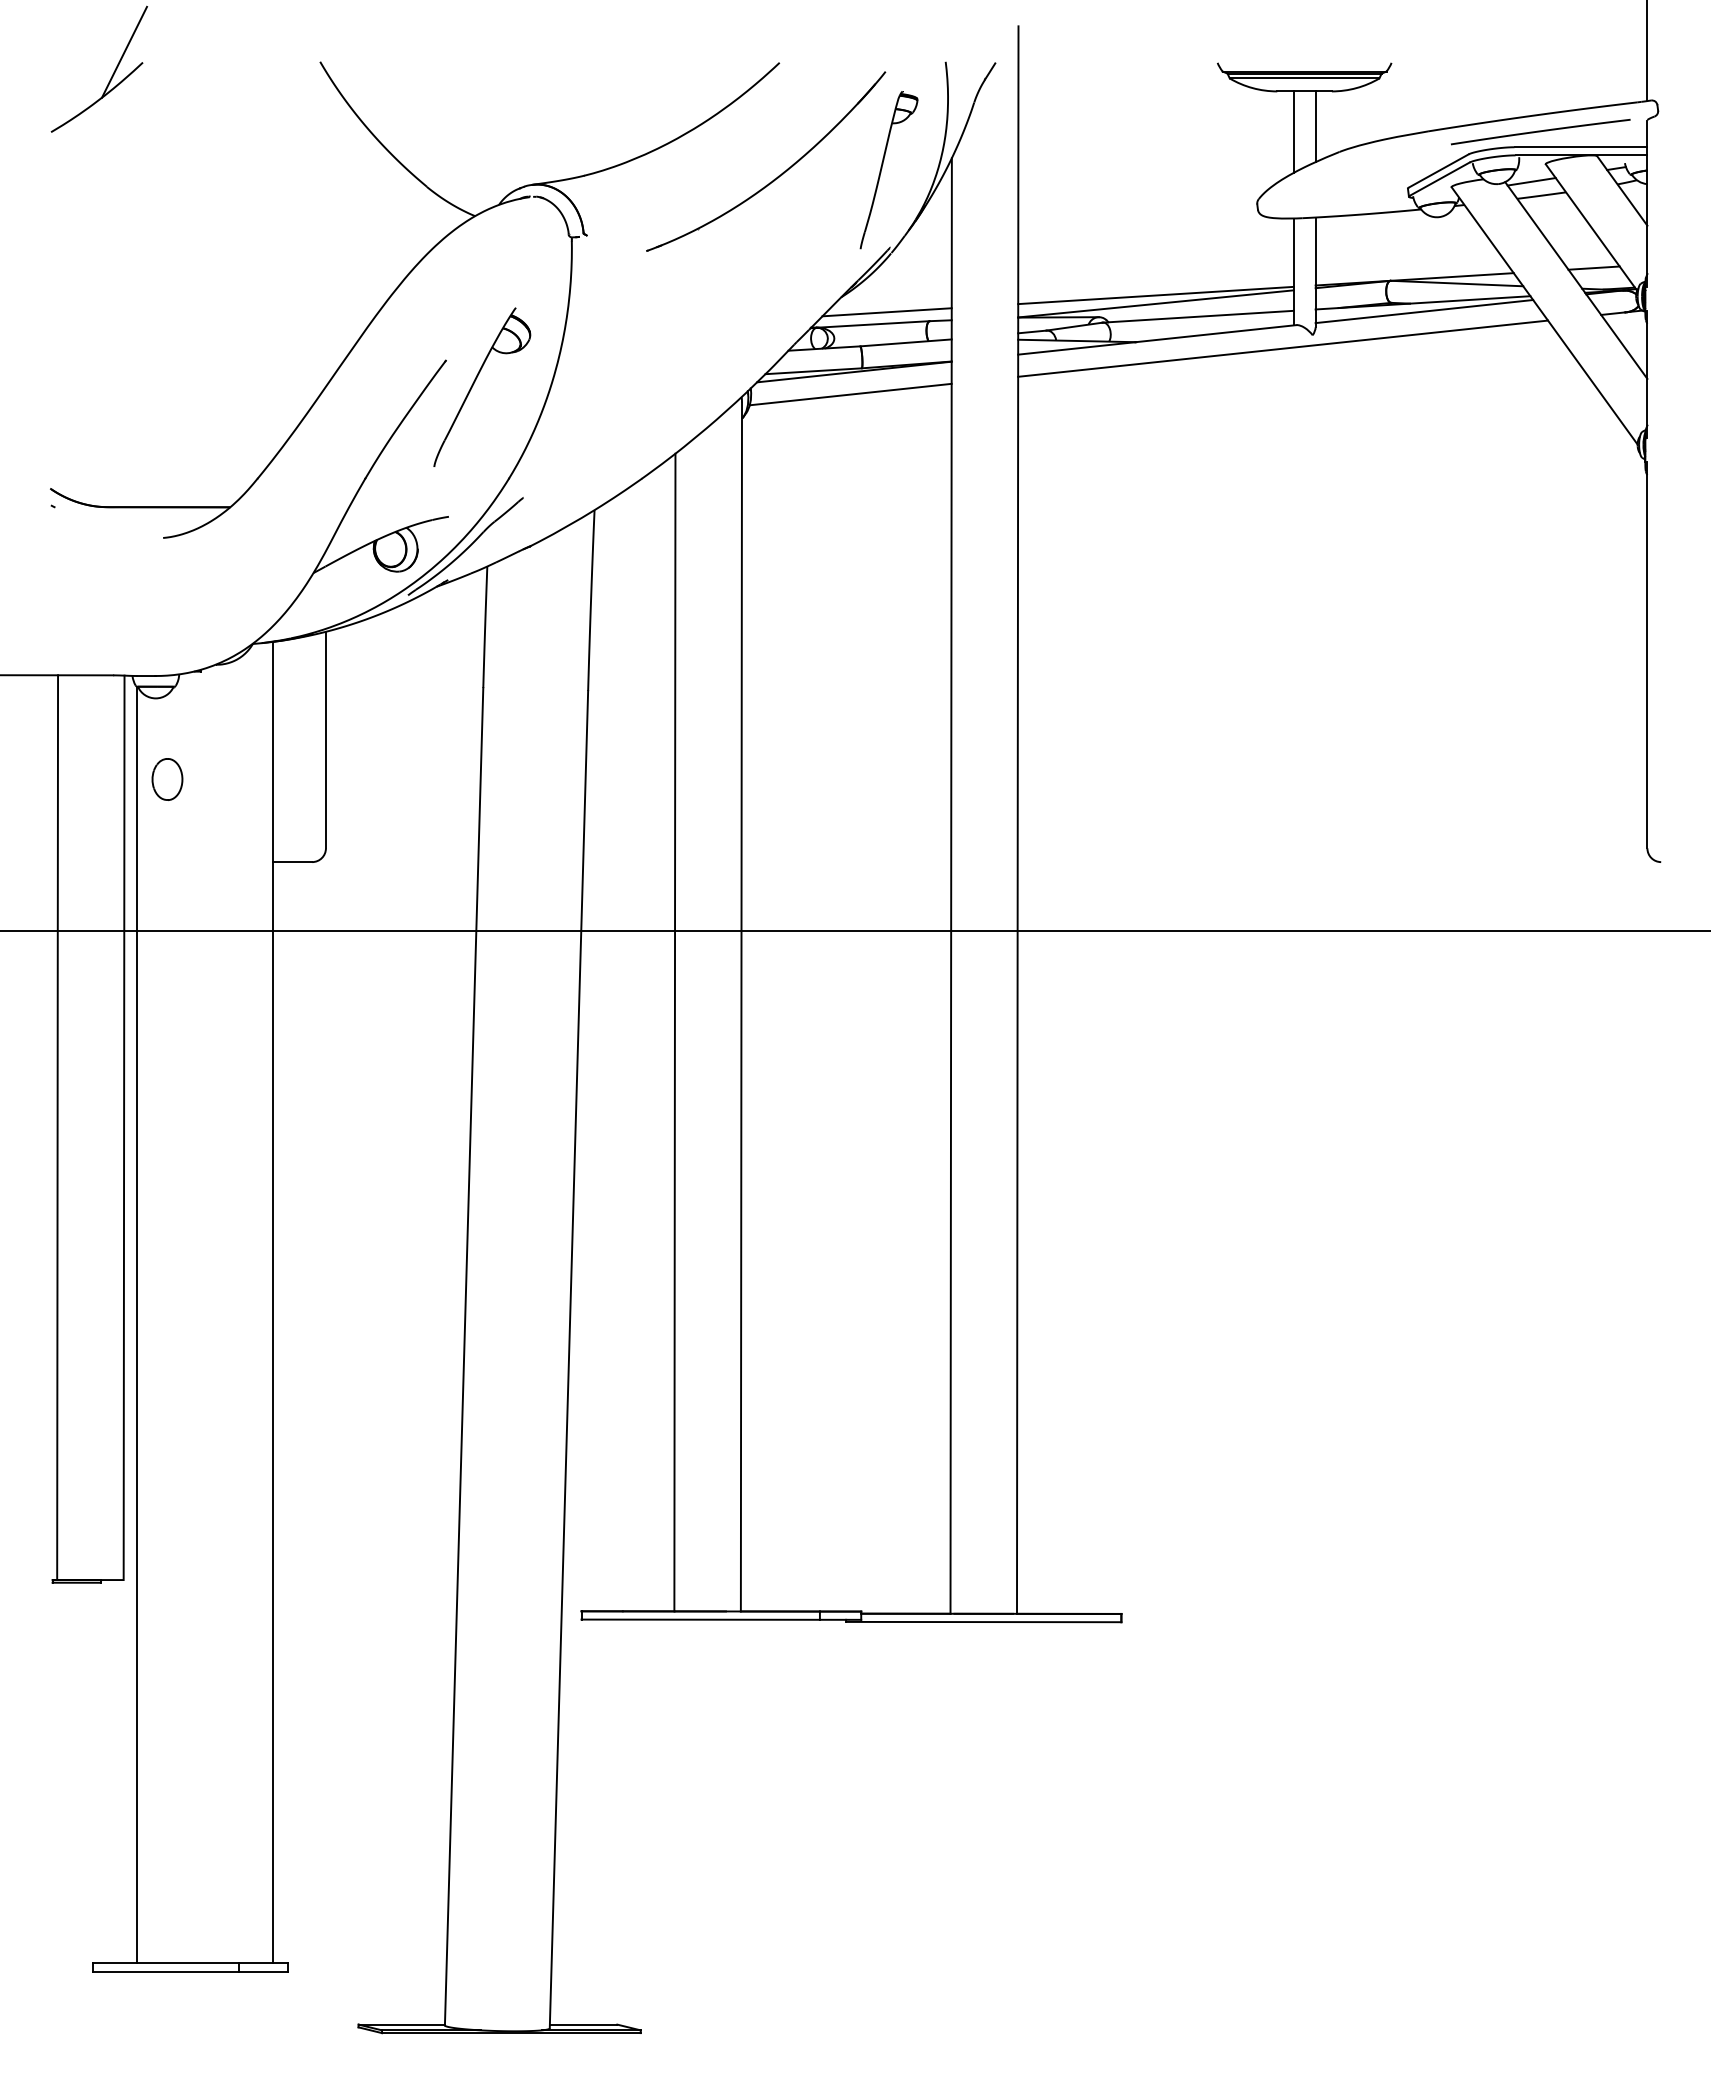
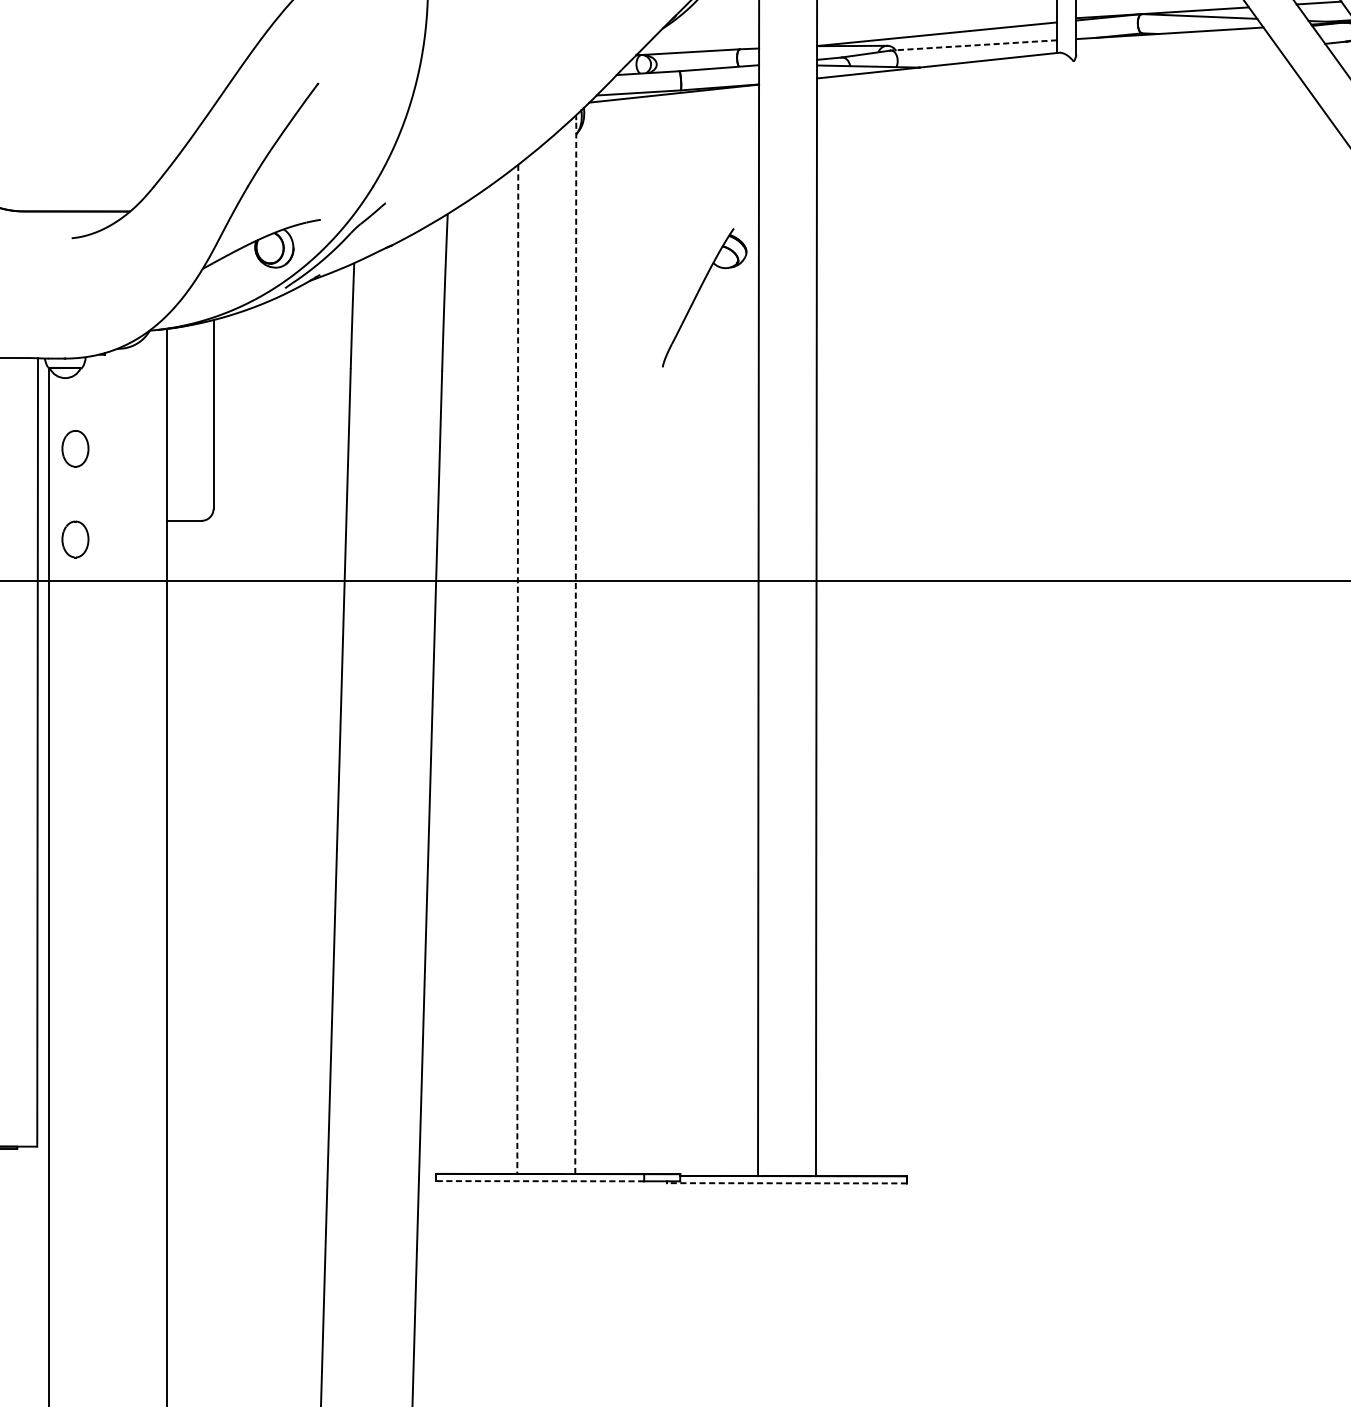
line: (1155, 295) -> (936, 26), removed
line: (1424, 311) -> (1171, 40), removed
line: (886, 312) -> (702, 41), removed
line: (1198, 316) -> (974, 45), solid -> dashed
line: (1283, 348) -> (1048, 73), removed
part: (475, 382) -> (698, 293), moved
line: (850, 394) -> (670, 113), removed
part: (167, 883) -> (75, 539), added
line: (741, 1006) -> (575, 646), solid -> dashed
line: (674, 1032) -> (517, 669), solid -> dashed
line: (700, 1619) -> (540, 1181), solid -> dashed
line: (983, 1622) -> (786, 1183), solid -> dashed

